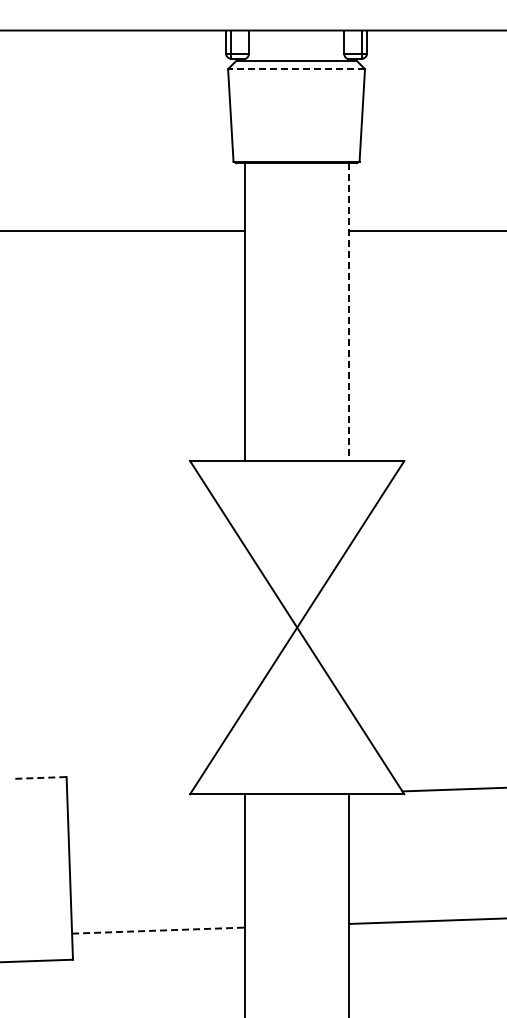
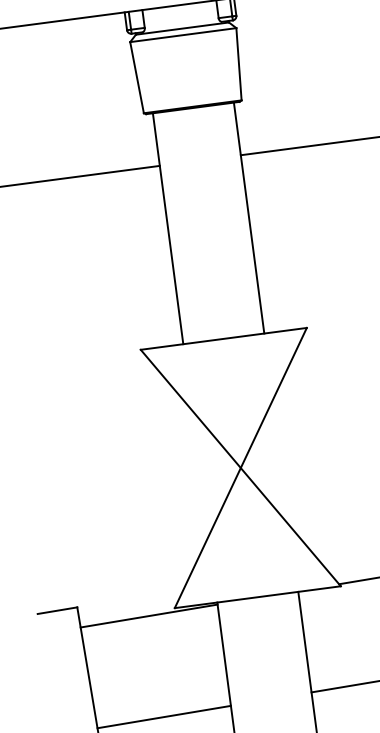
line: (296, 69) -> (183, 35), dashed -> solid
line: (349, 312) -> (249, 218), dashed -> solid
line: (40, 777) -> (57, 610), dashed -> solid
line: (155, 799) -> (148, 615), added
line: (159, 930) -> (164, 716), dashed -> solid

